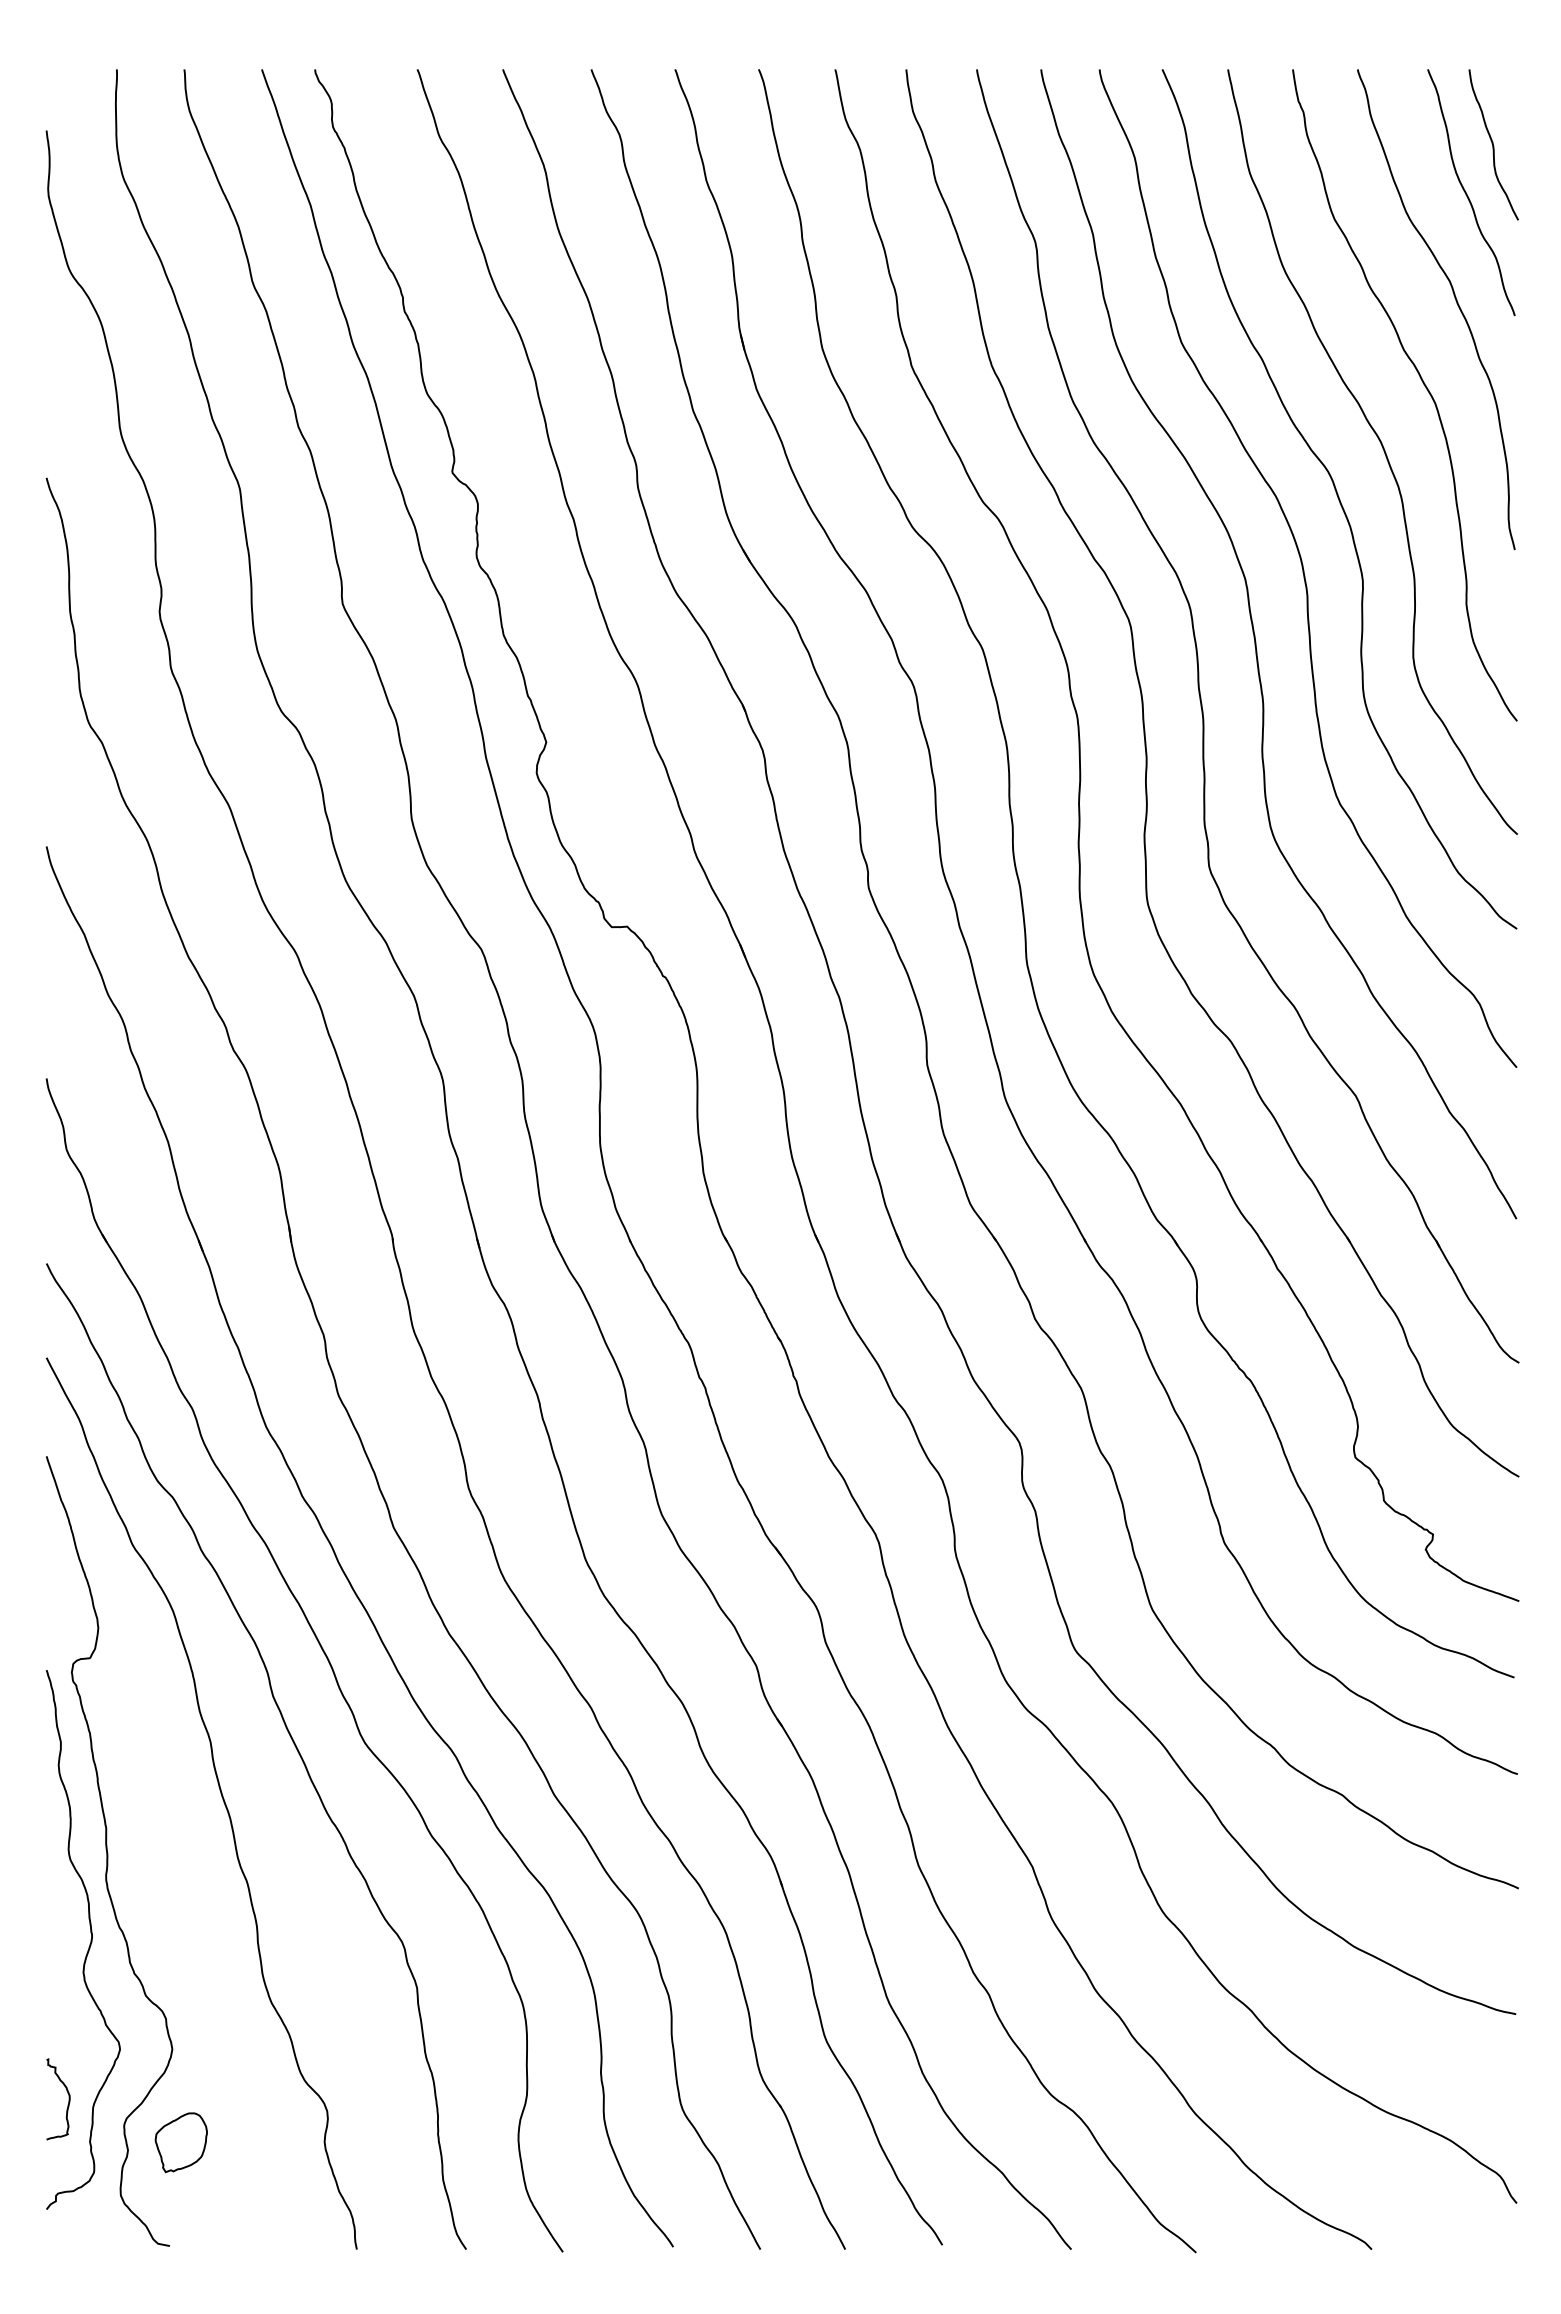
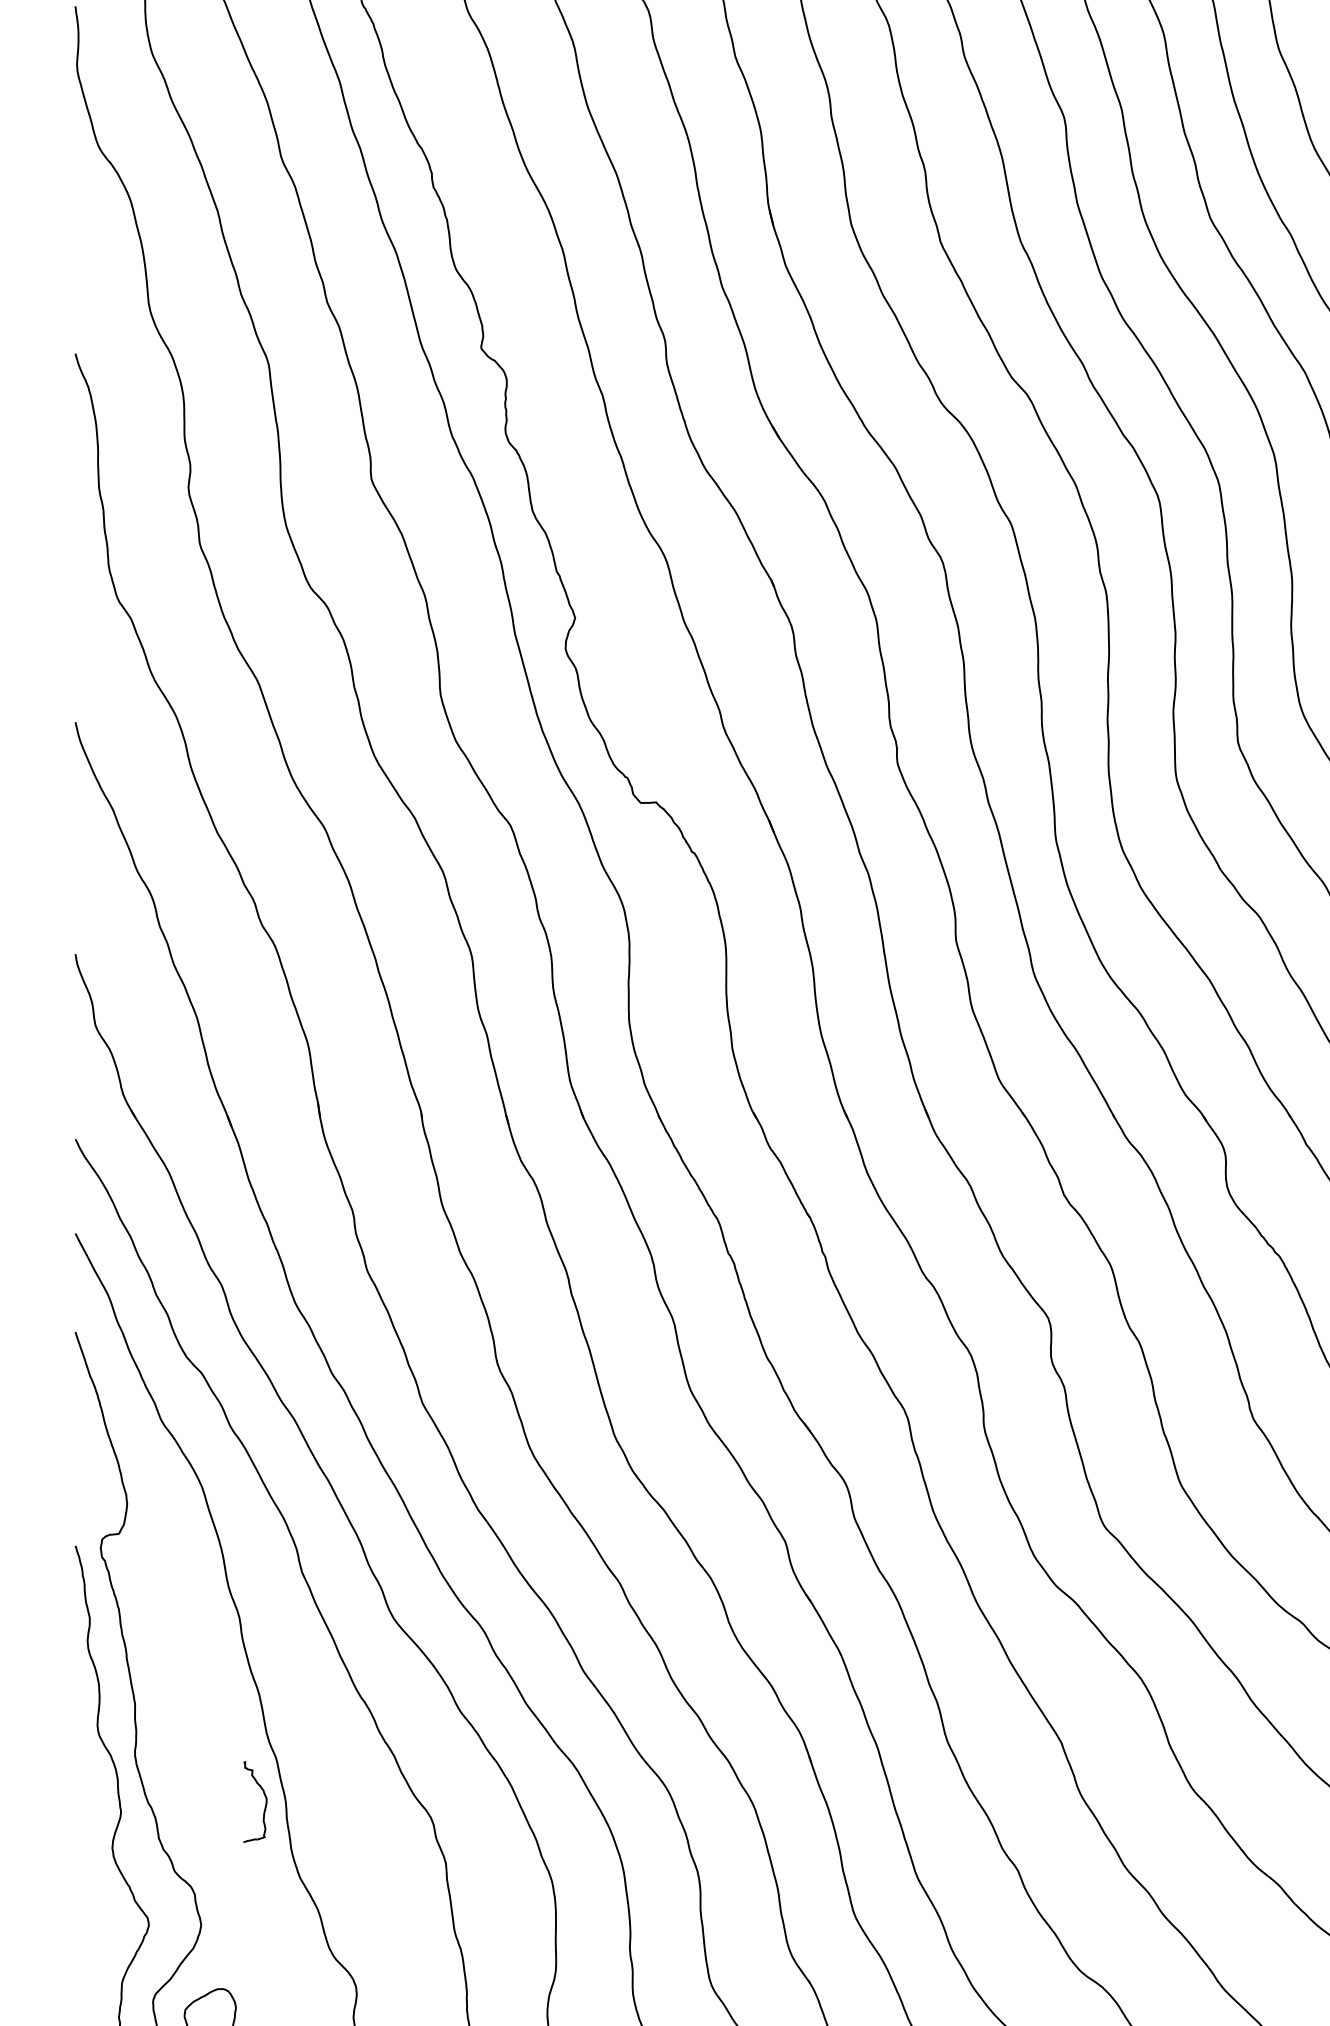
curve: (68, 2099) -> (265, 1802), moved

